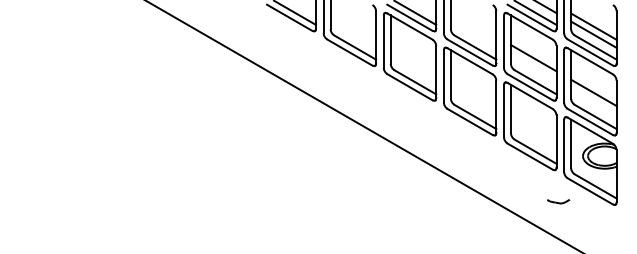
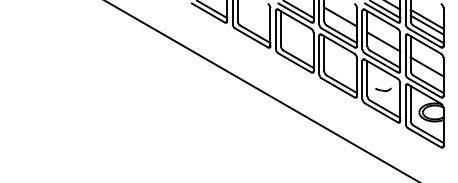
line: (473, 23) -> (340, 17), added
part: (558, 201) -> (383, 89), moved

